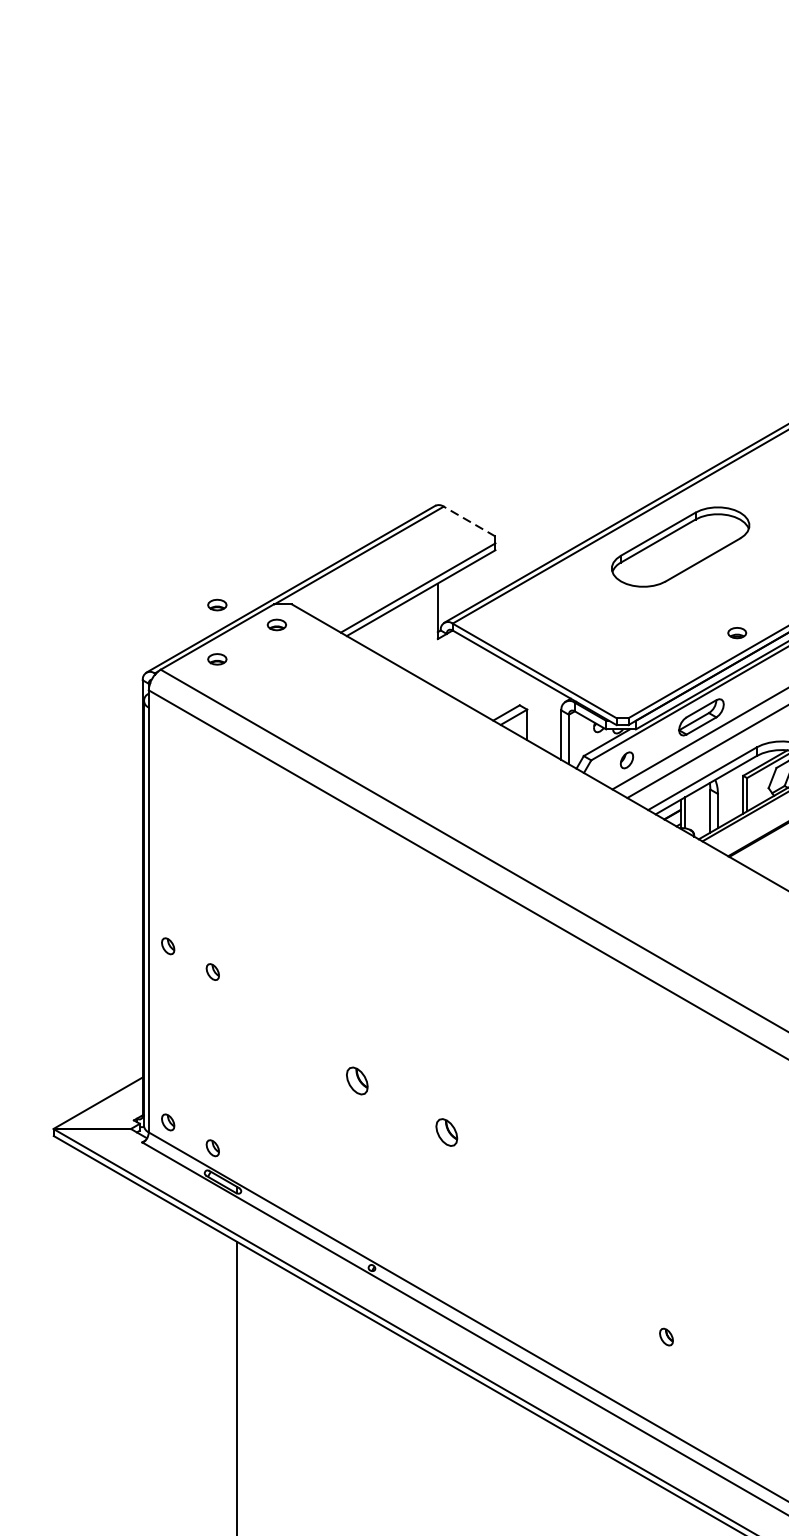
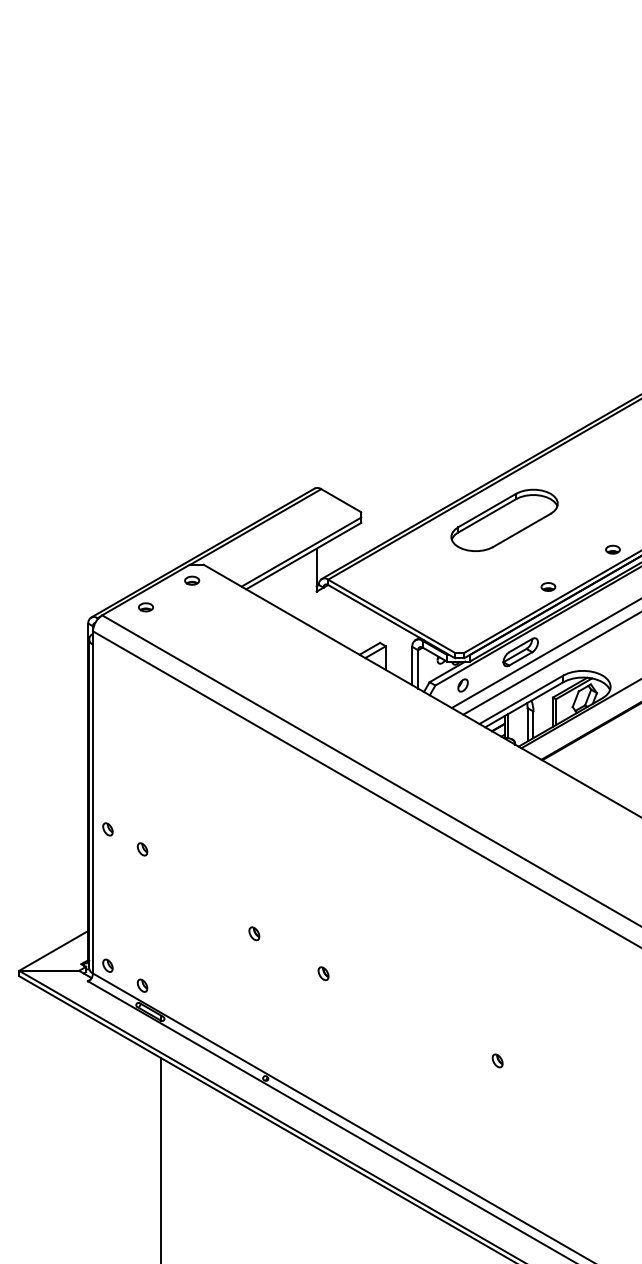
line: (468, 521) -> (340, 500), dashed -> solid
part: (217, 605) -> (146, 565), removed
part: (357, 1080) -> (254, 933), size x0.62
part: (446, 1132) -> (323, 973), size x0.62
part: (666, 1336) -> (497, 1060), moved

